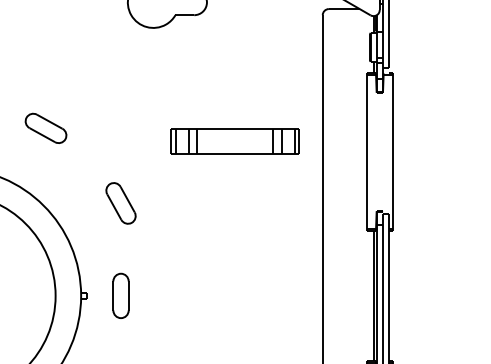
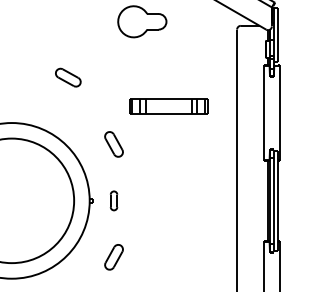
part: (46, 128) -> (68, 77), moved
part: (234, 141) -> (168, 106), moved
part: (120, 295) -> (113, 200), size x0.7

